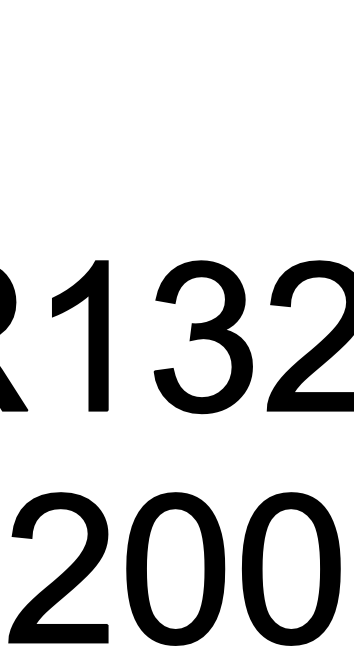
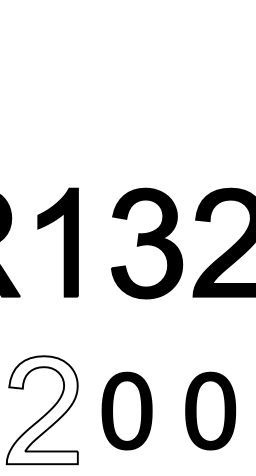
fill: (58, 567) -> (42, 410), removed
part: (175, 568) -> (126, 410), size x0.7
part: (291, 568) -> (210, 410), size x0.7

